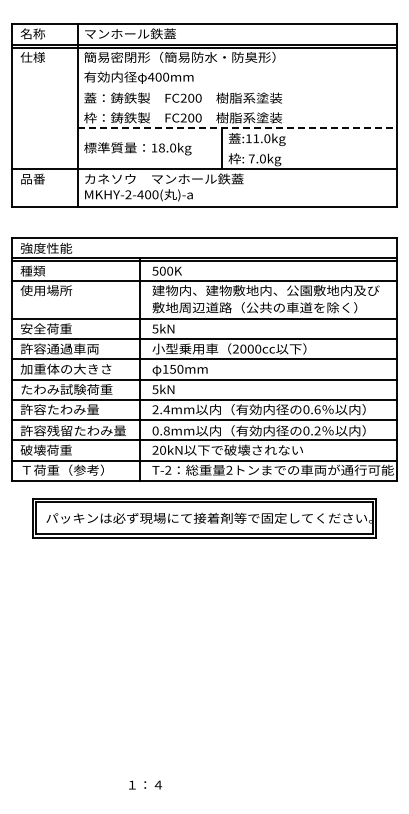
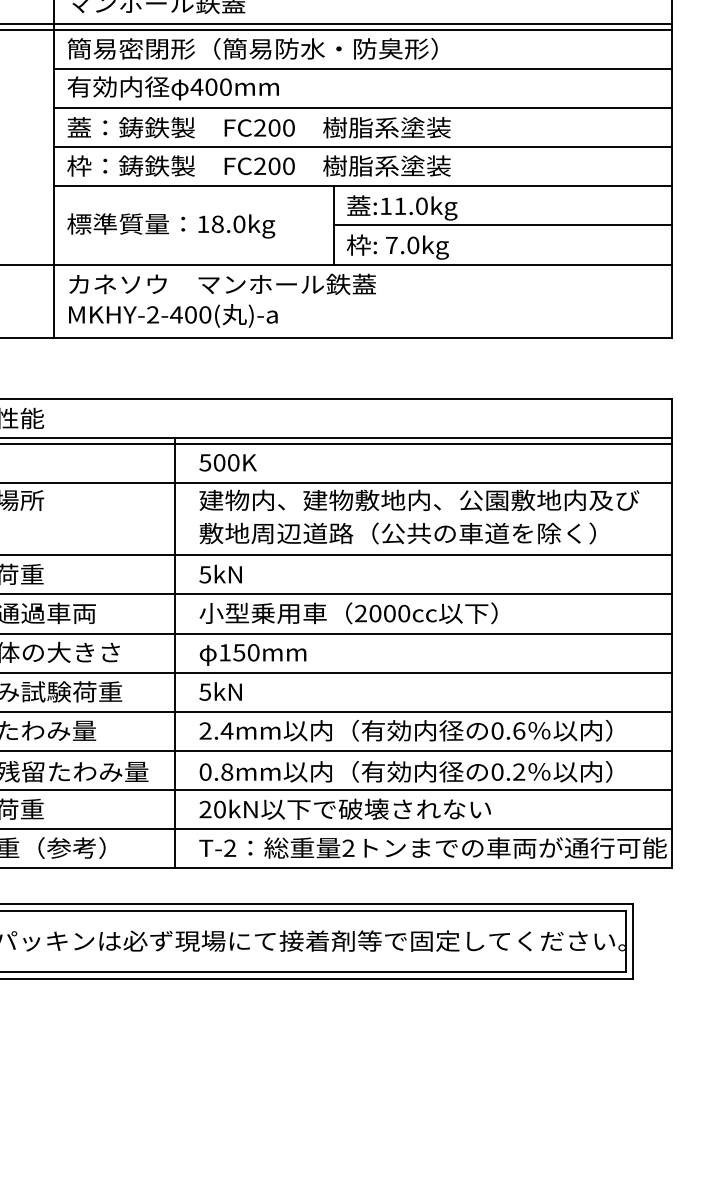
line: (236, 67) -> (362, 68), added
line: (236, 87) -> (362, 107), added
line: (236, 108) -> (362, 147), added
line: (237, 128) -> (364, 186), dashed -> solid
line: (308, 148) -> (501, 225), added

